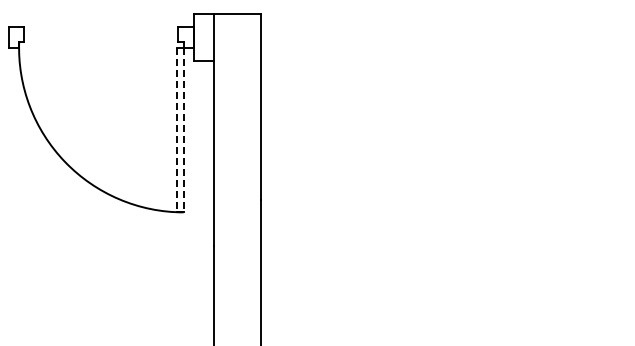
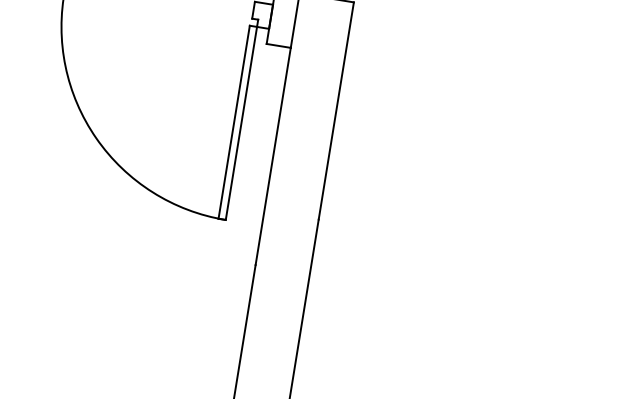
line: (177, 130) -> (234, 122), dashed -> solid
line: (183, 130) -> (241, 123), dashed -> solid

